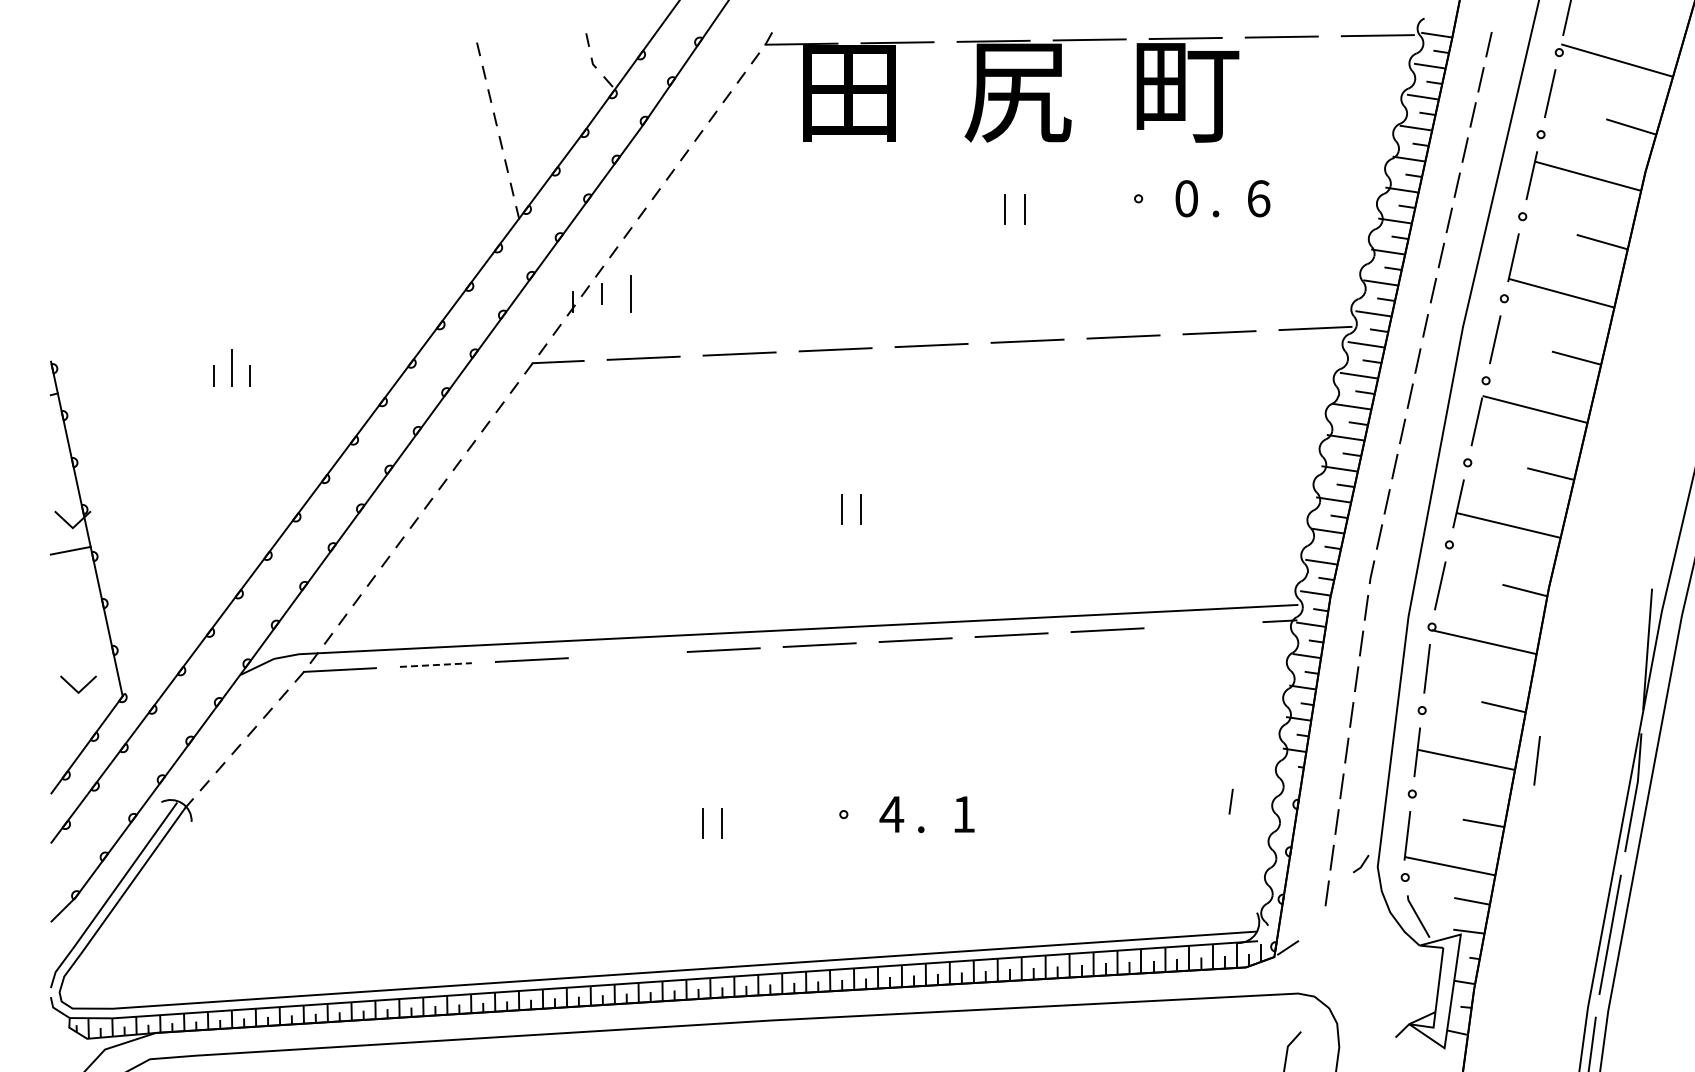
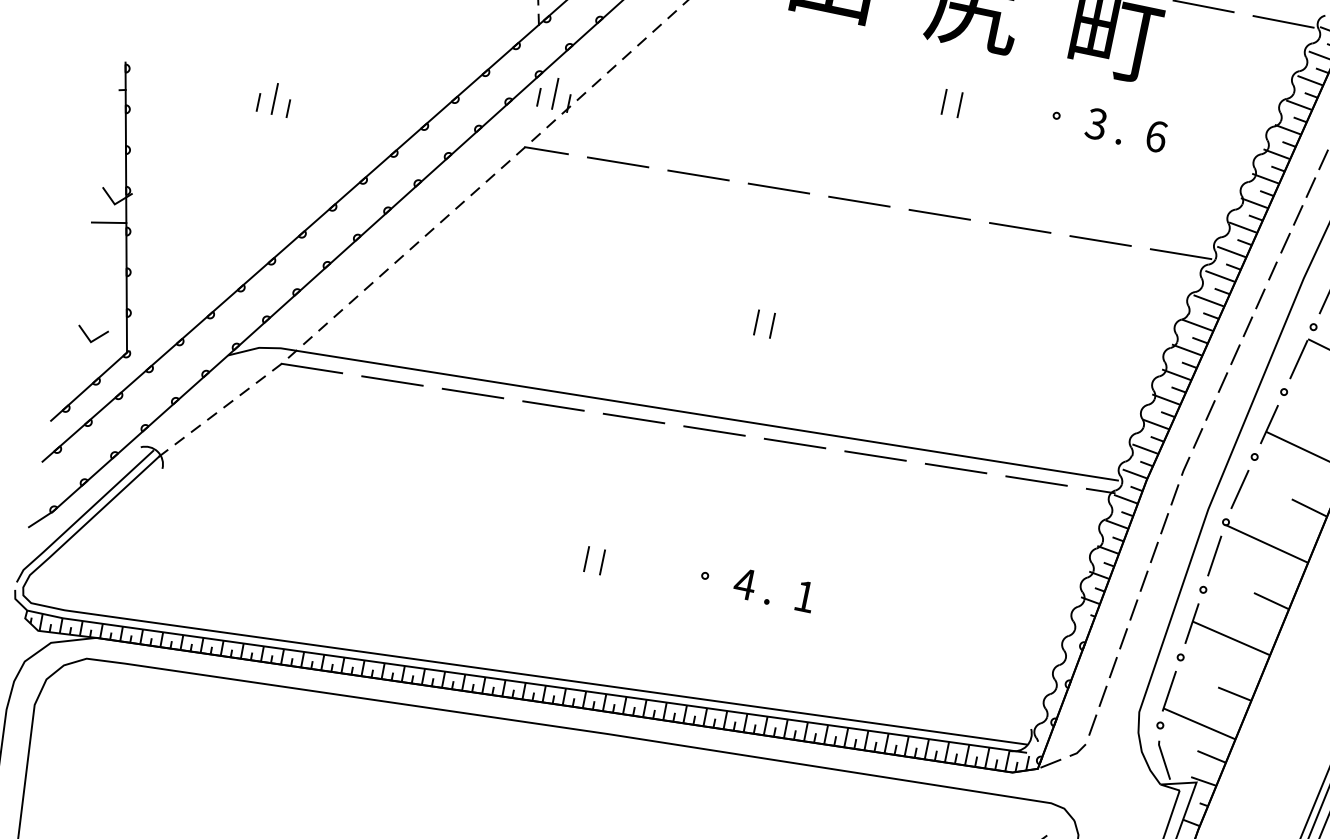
text: (1185, 198) -> (1095, 123), 0 -> 3
line: (601, 293) -> (539, 96), moved
line: (630, 293) -> (555, 93), moved
line: (1203, 625) -> (1036, 481), added
line: (627, 654) -> (553, 405), added
line: (436, 665) -> (392, 381), dashed -> solid
line: (1536, 760) -> (1289, 651), removed
line: (1230, 801) -> (1028, 632), removed
line: (1362, 863) -> (1079, 750), moved

